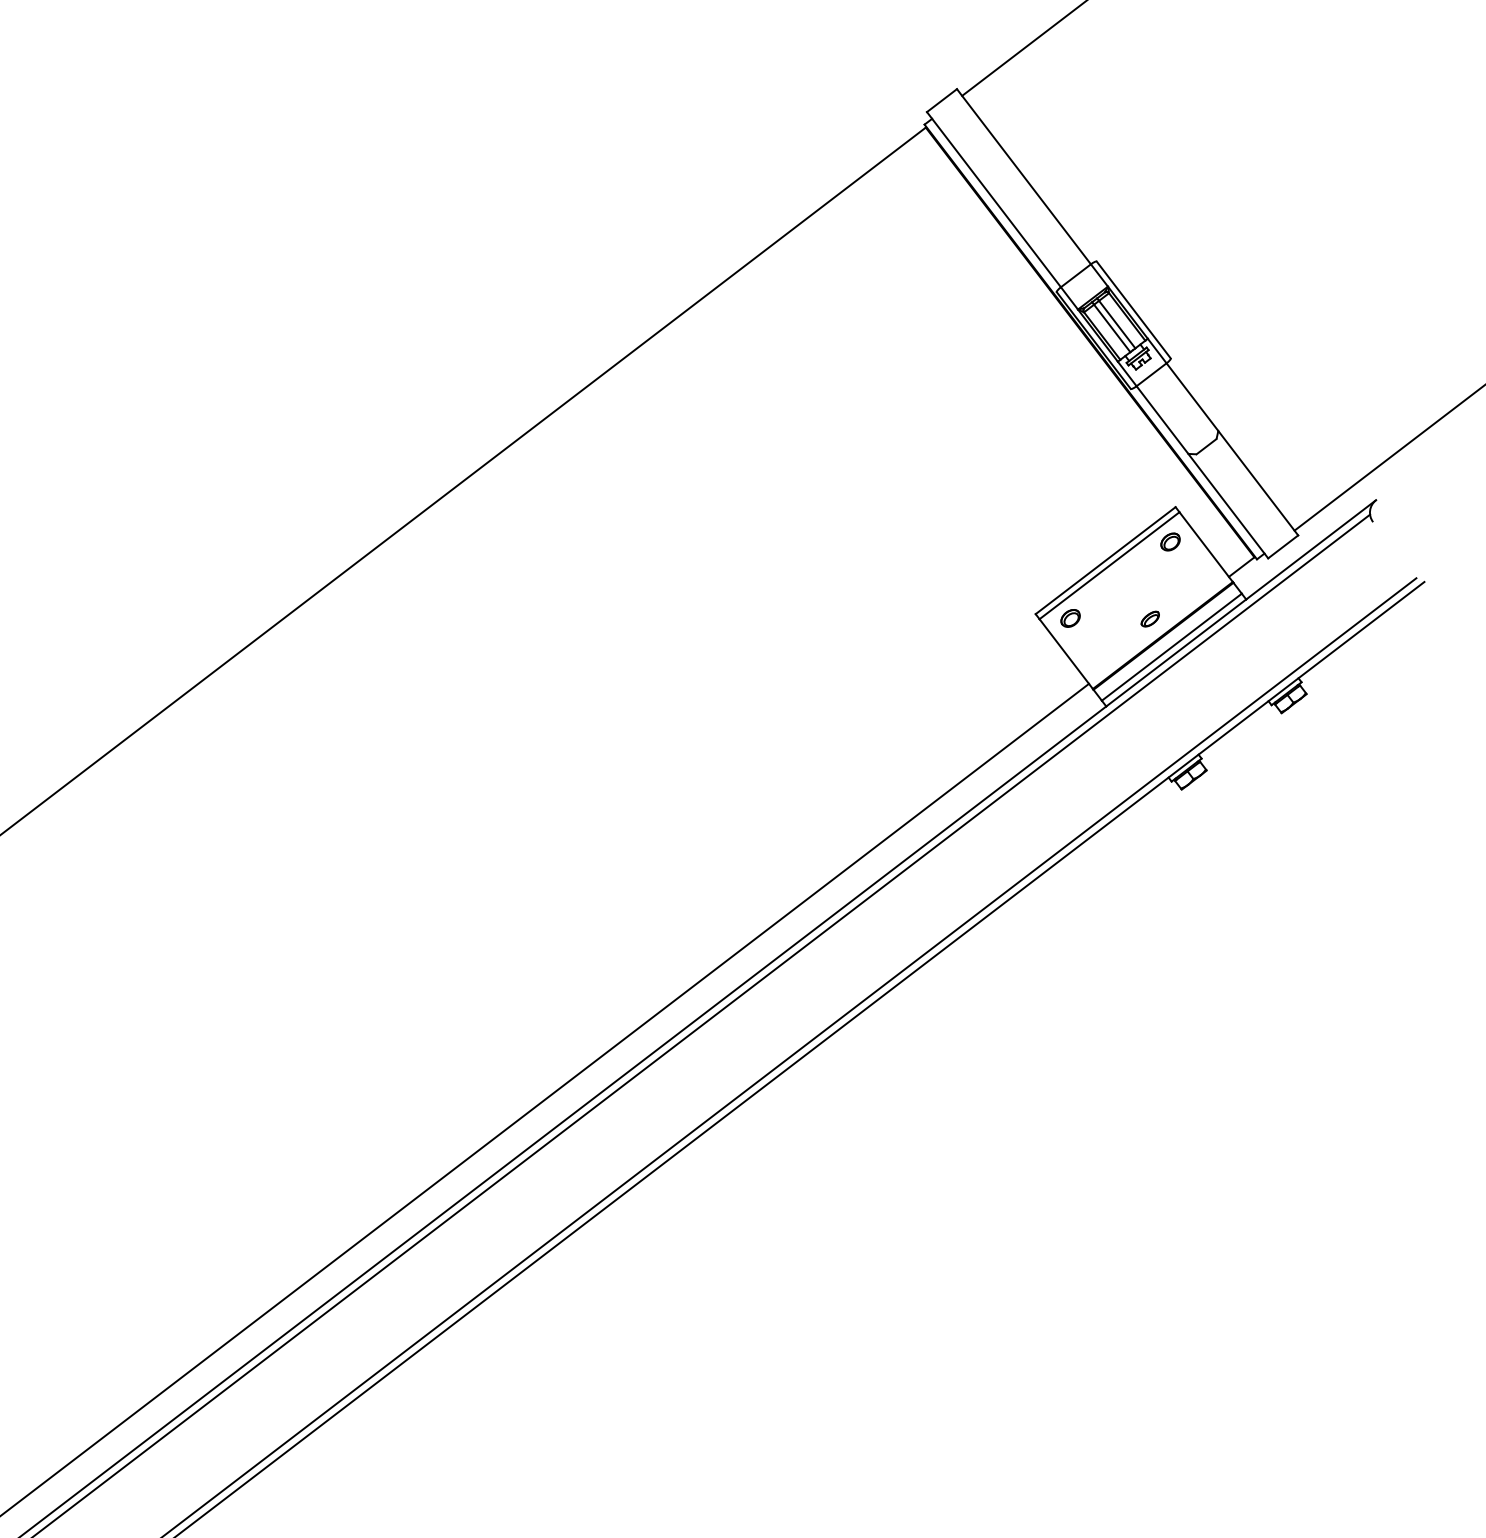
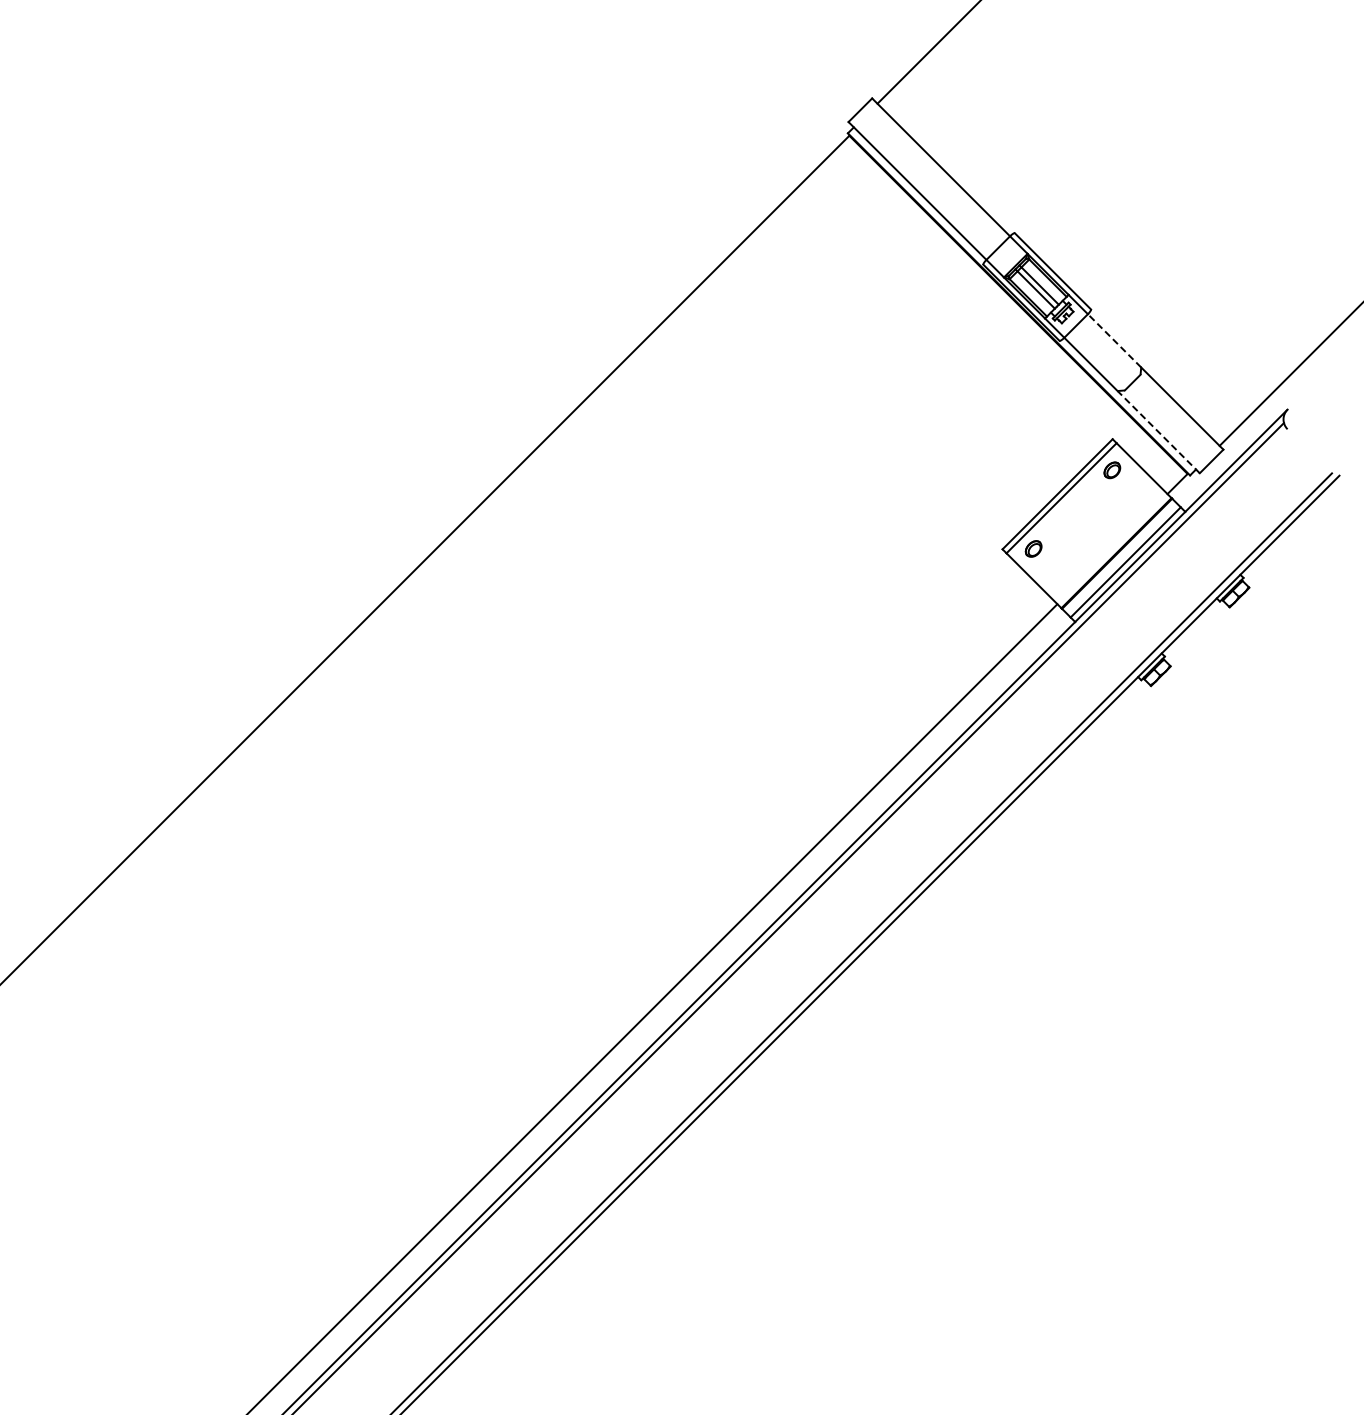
line: (1192, 396) -> (1114, 340), solid -> dashed
line: (1228, 505) -> (1158, 431), solid -> dashed
part: (1150, 619) -> (1103, 540), removed

